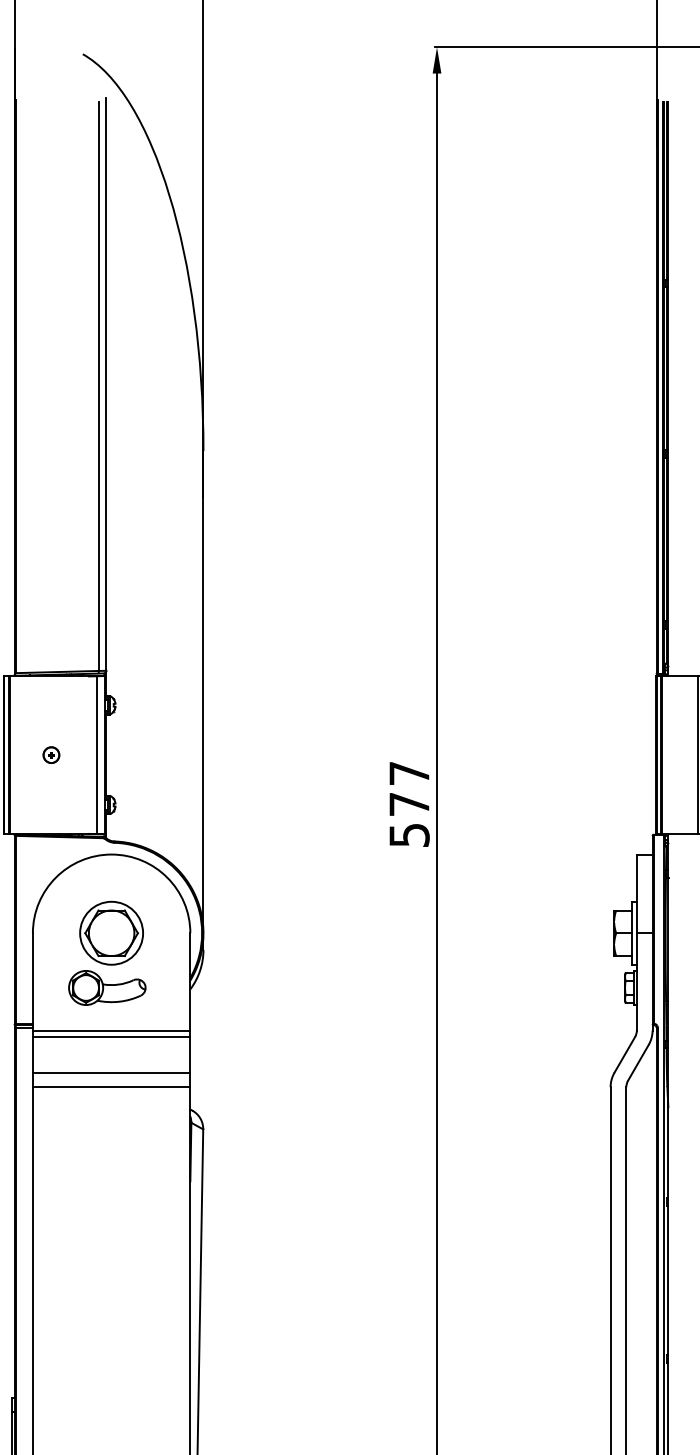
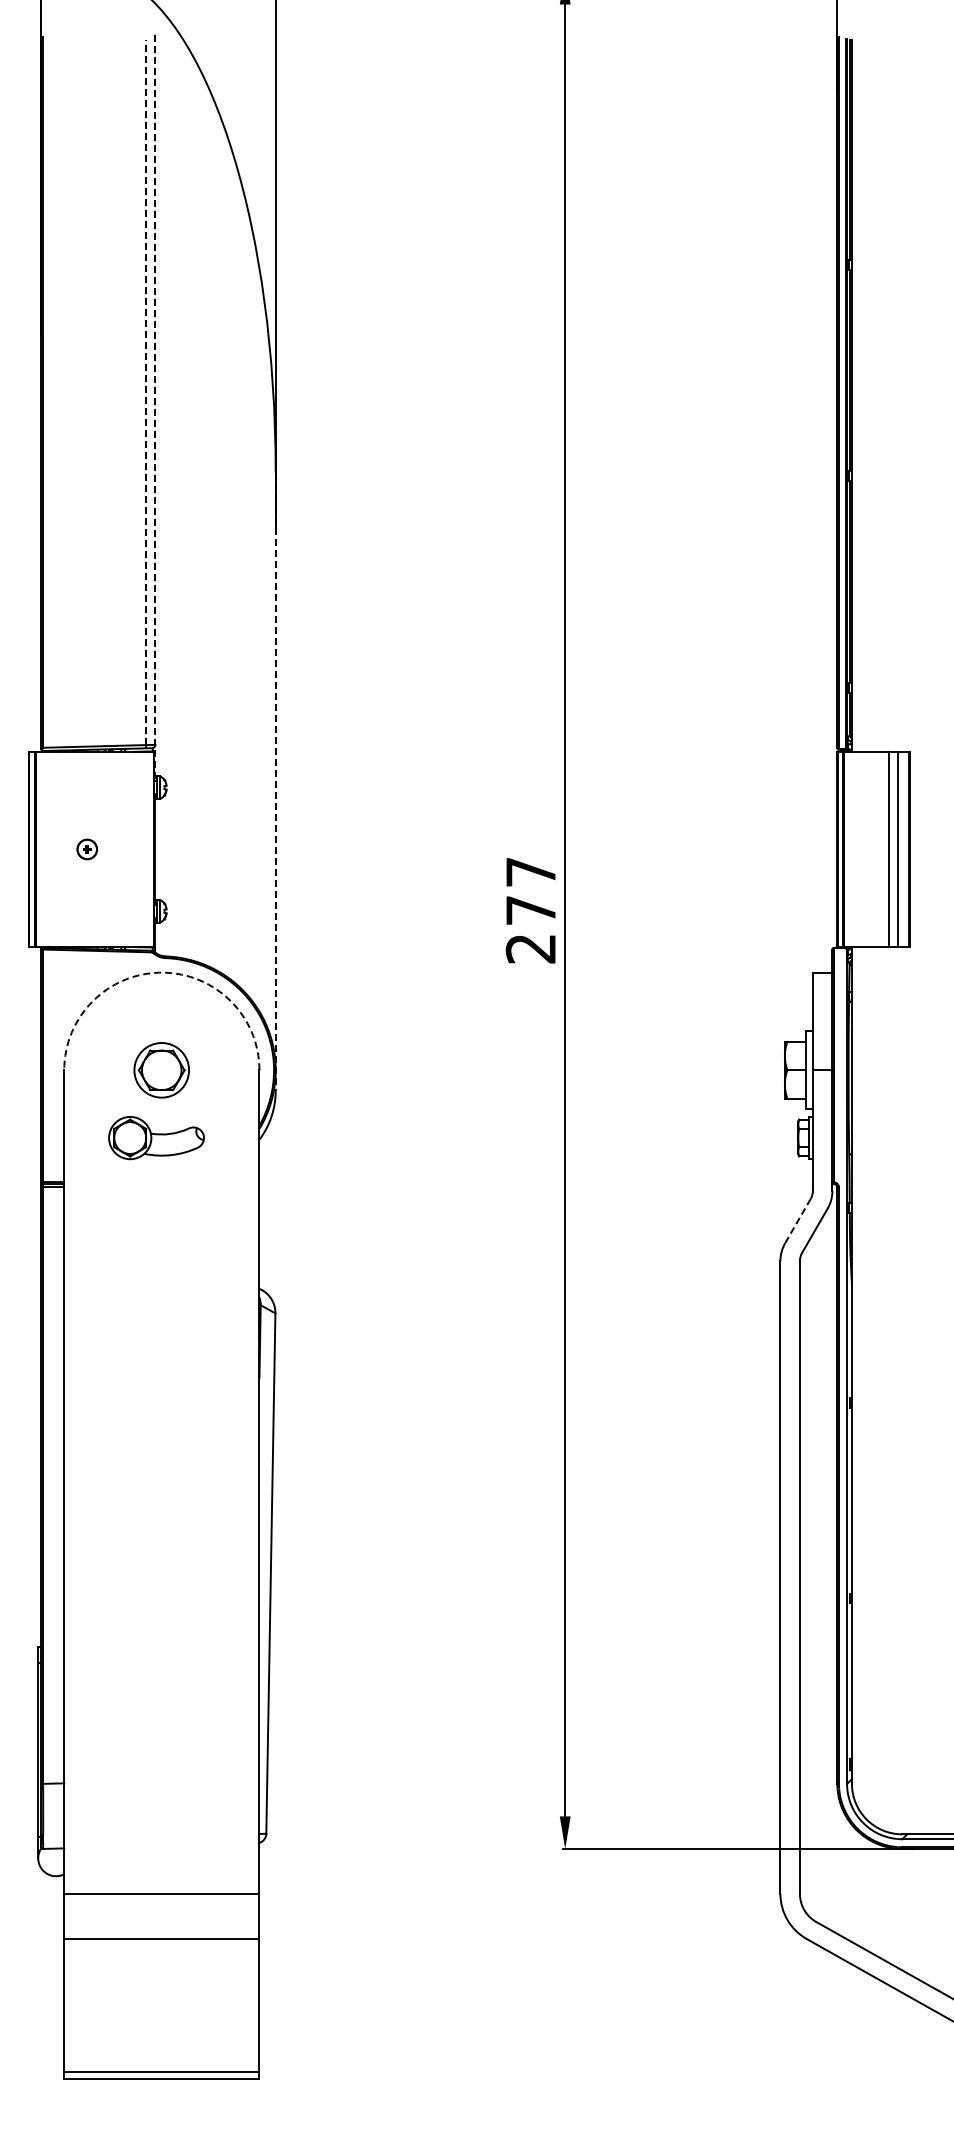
line: (98, 386) -> (145, 392), solid -> dashed
line: (106, 399) -> (155, 408), solid -> dashed
line: (203, 701) -> (275, 782), solid -> dashed
line: (97, 755) -> (144, 849), removed
text: (409, 835) -> (530, 948), 577 -> 277
arc: (111, 854) -> (161, 972), solid -> dashed
part: (111, 933) -> (161, 1070), size x0.7
line: (111, 1030) -> (161, 1190), removed
line: (111, 1036) -> (161, 1198), removed
line: (624, 1055) -> (797, 1221), solid -> dashed
line: (111, 1073) -> (161, 1243), removed
line: (111, 1087) -> (161, 1261), removed

